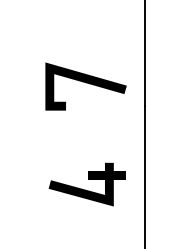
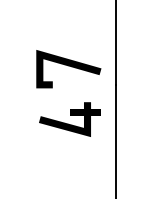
part: (86, 184) -> (69, 119), moved

